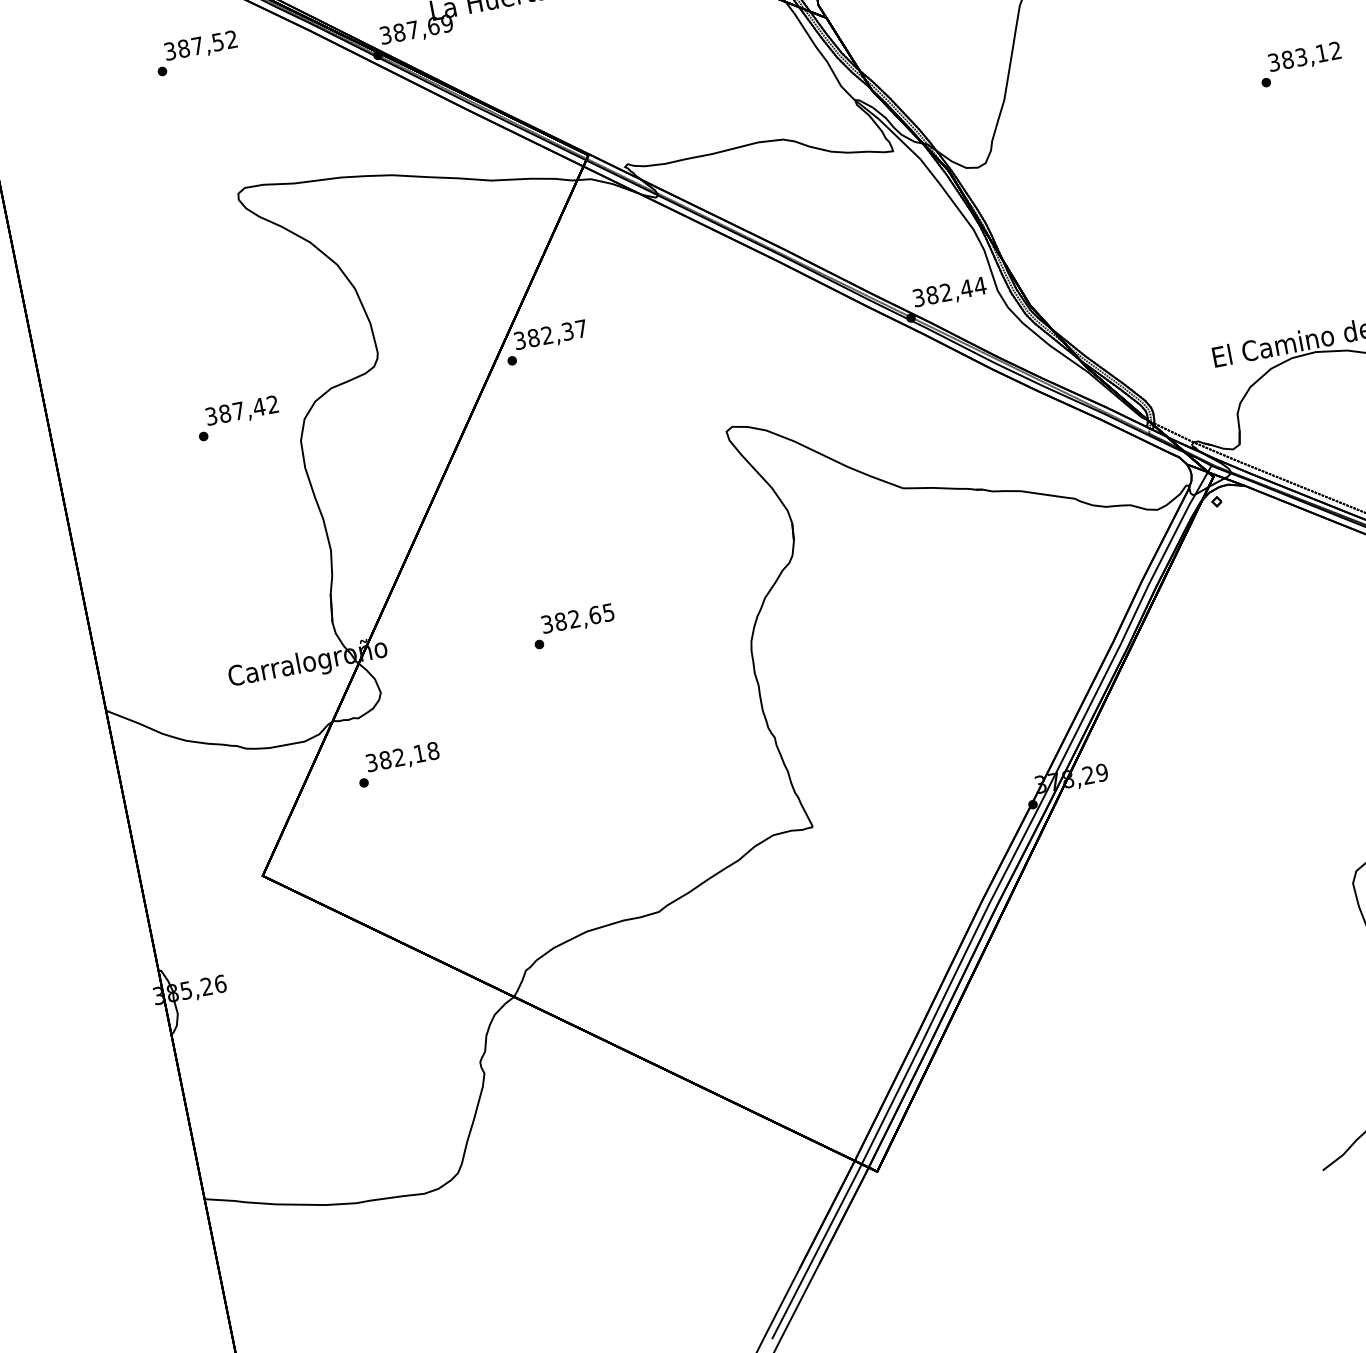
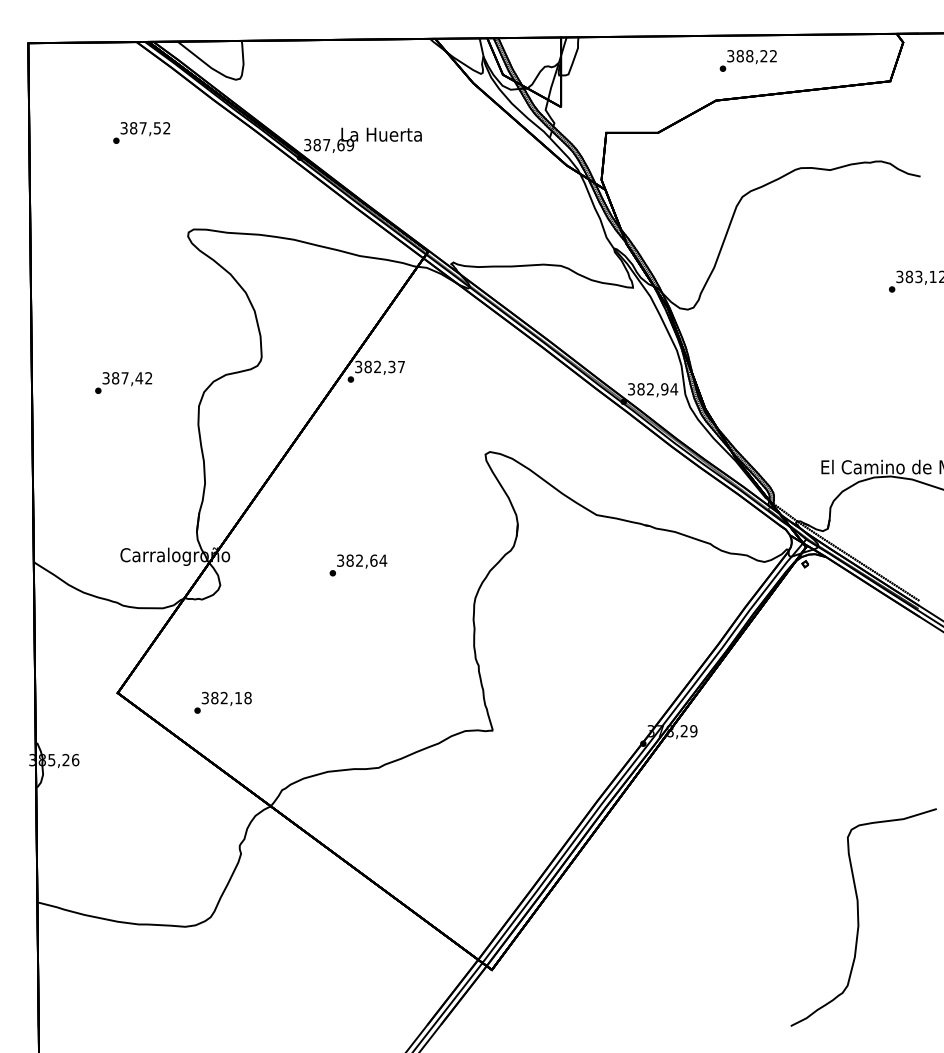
text: (196, 52) -> (141, 132), moved
text: (966, 289) -> (664, 389), 382,44 -> 382,94
text: (237, 417) -> (123, 382), moved
text: (608, 612) -> (383, 560), 382,65 -> 382,64
text: (397, 764) -> (222, 702), moved

